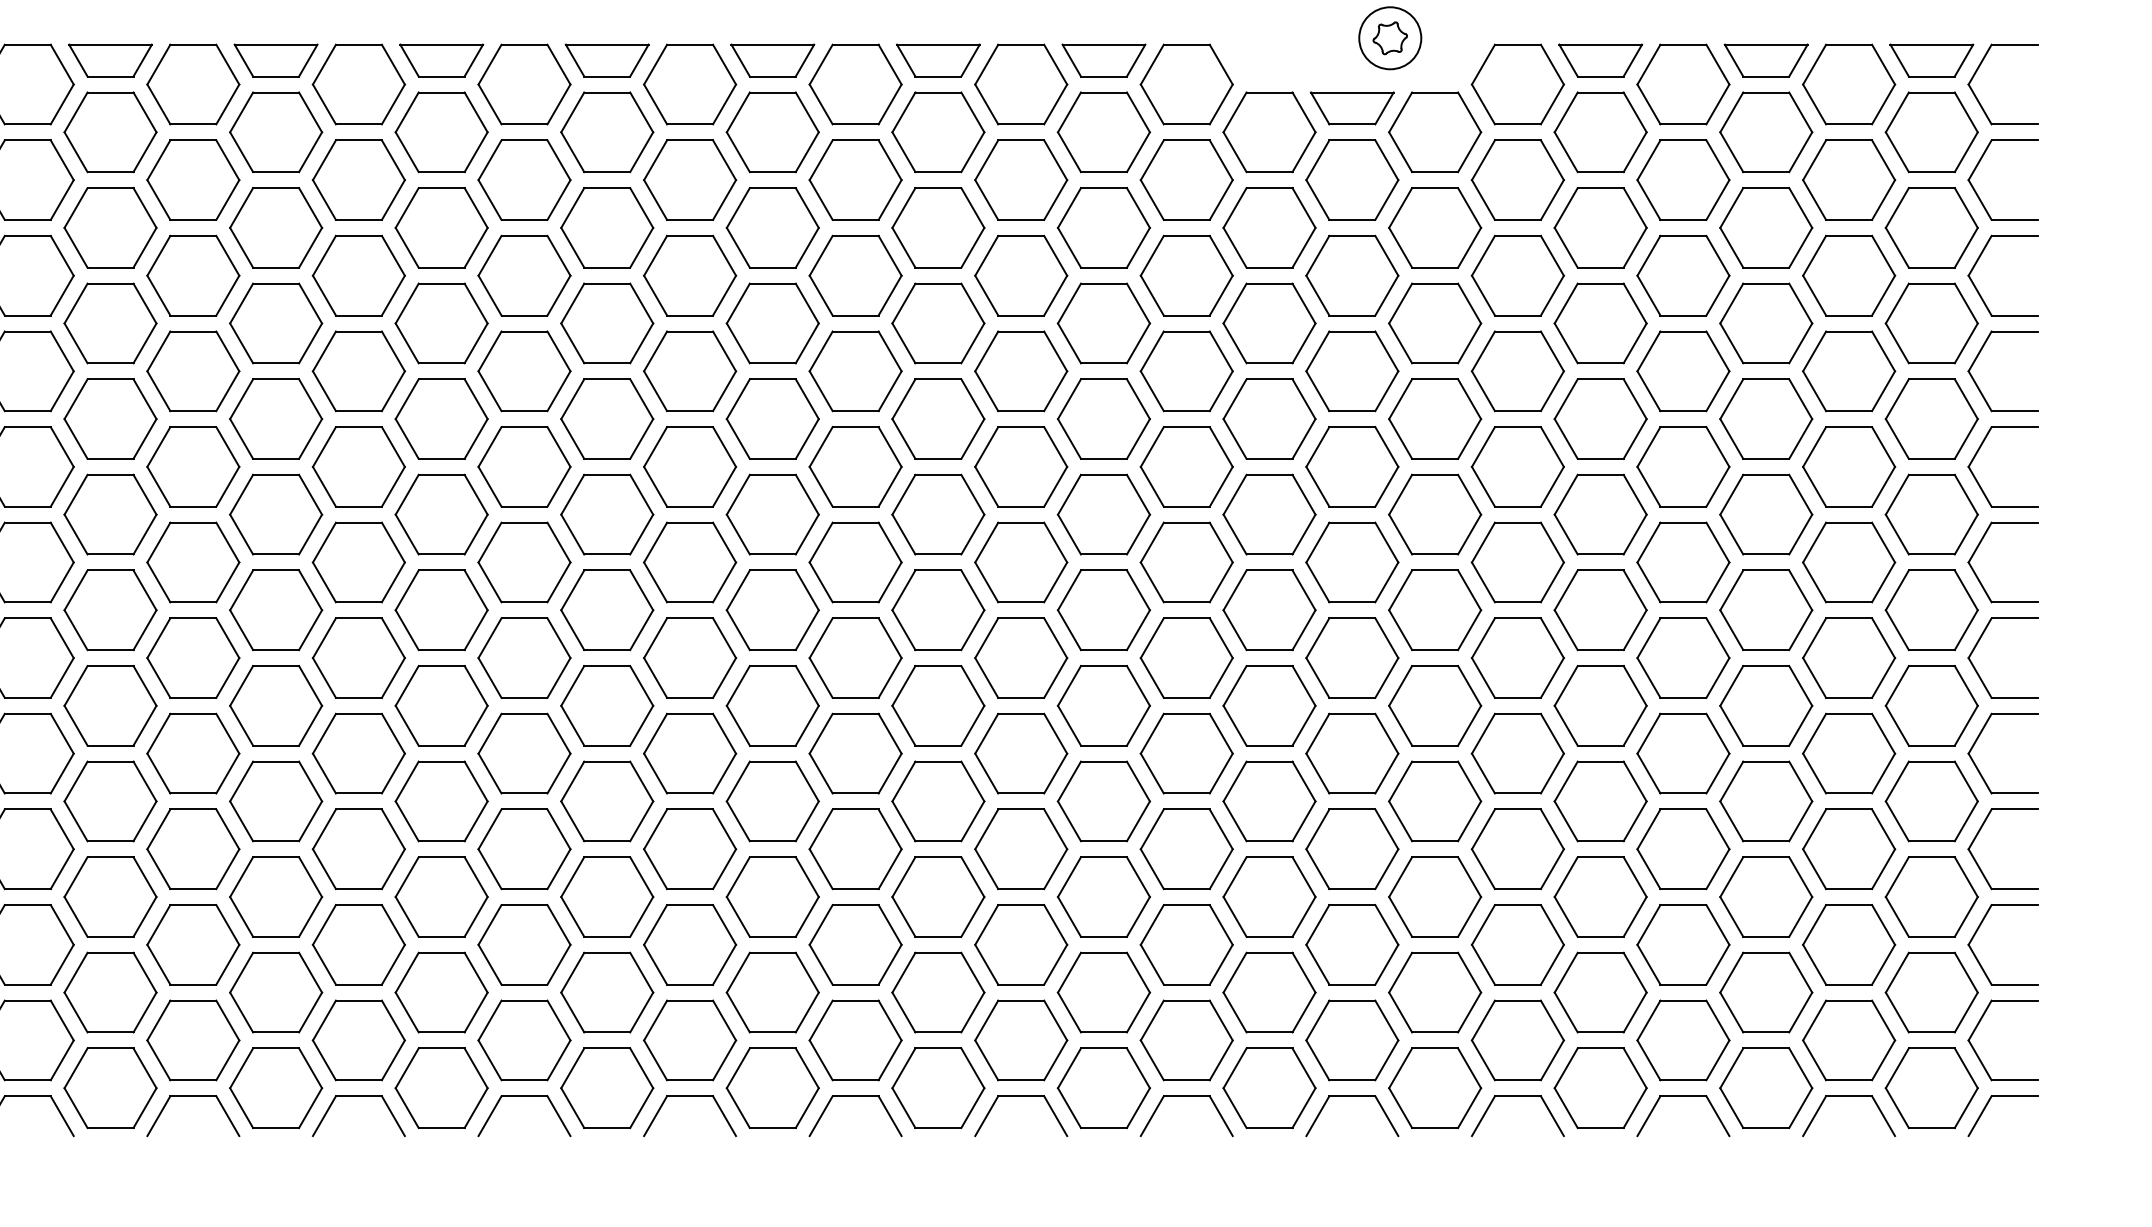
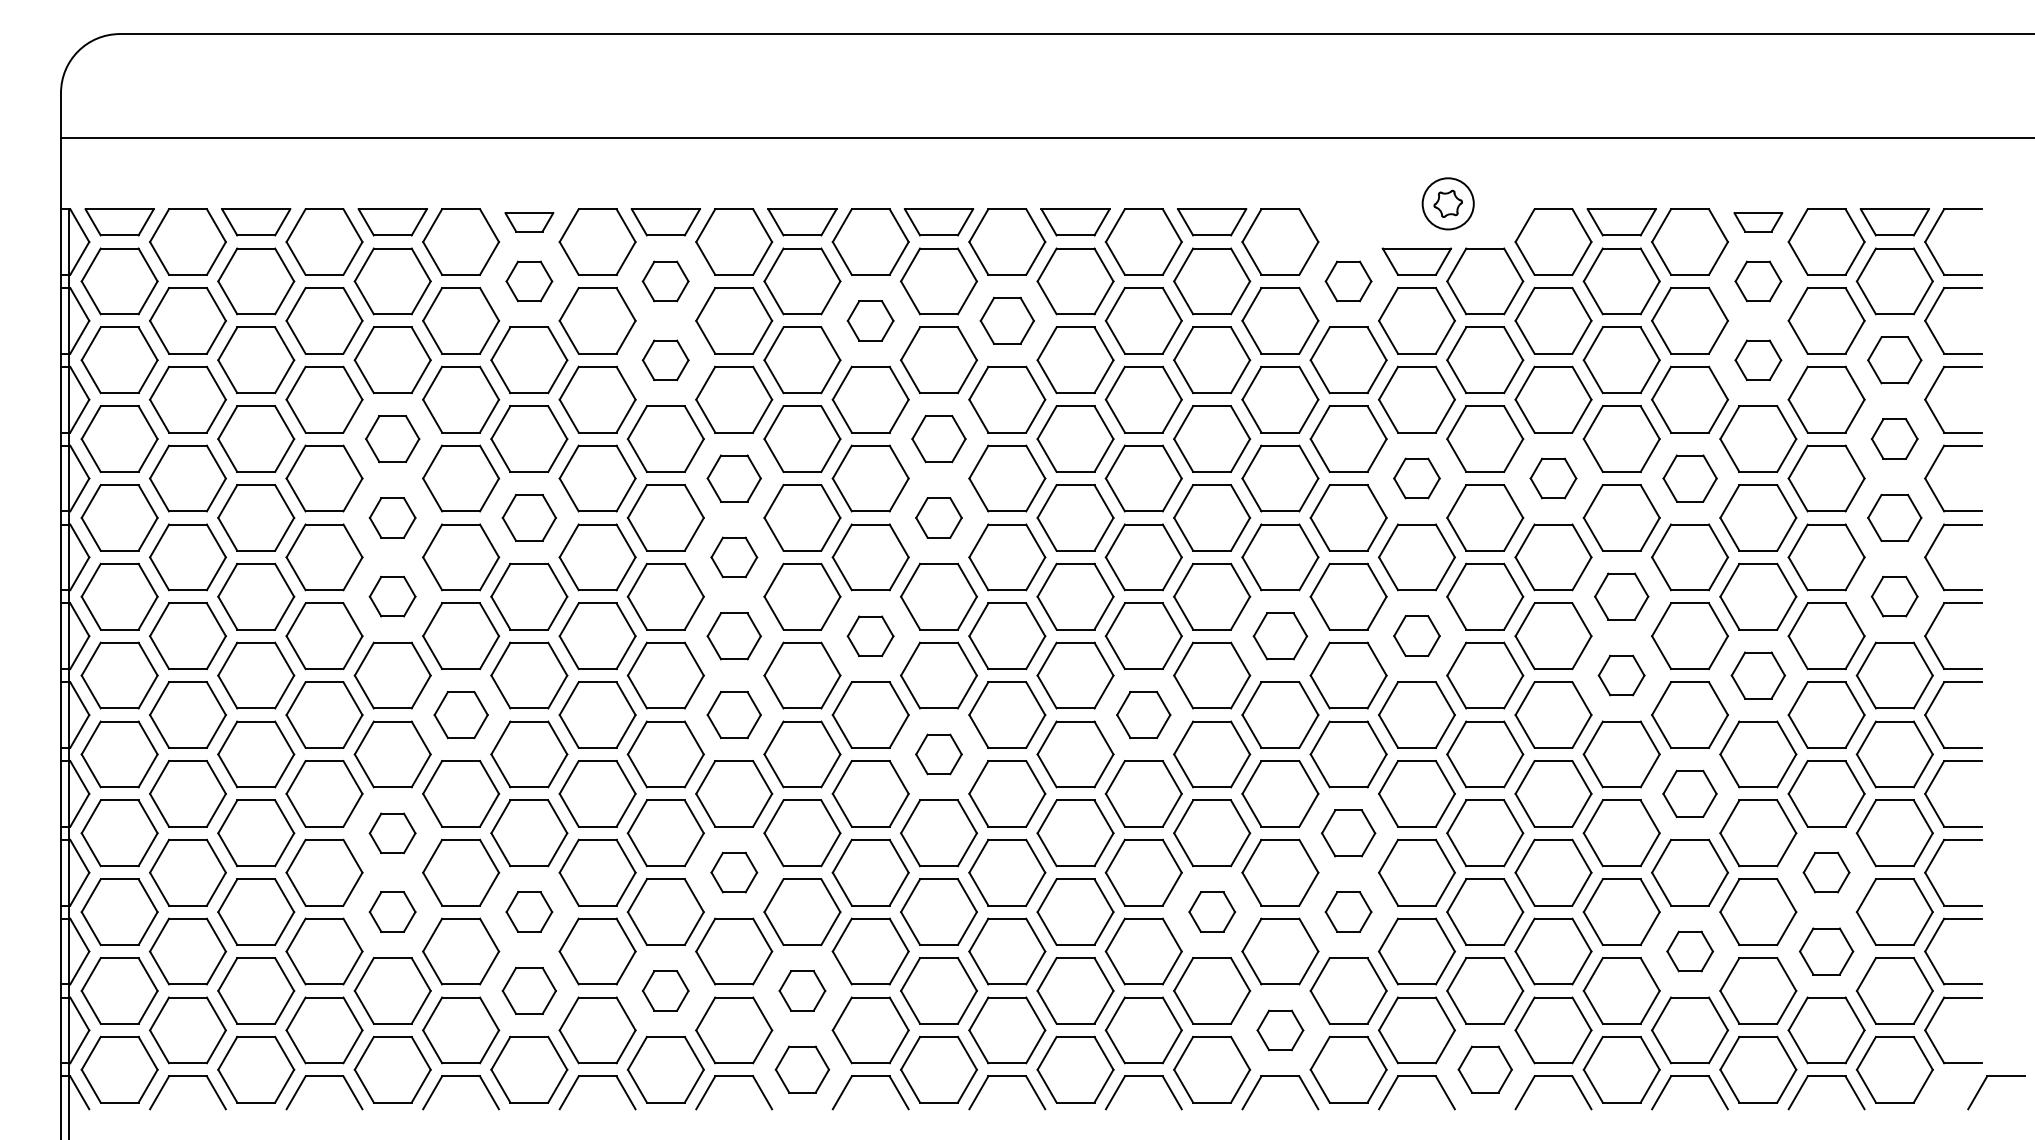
part: (276, 60) -> (529, 222), size x0.7
part: (1766, 60) -> (1758, 222), size x0.7
part: (276, 132) -> (529, 281), size x0.6
part: (441, 132) -> (665, 281), size x0.6
part: (1269, 132) -> (1348, 281), size x0.6
part: (1766, 132) -> (1758, 281), size x0.6
part: (689, 179) -> (870, 320), size x0.6
part: (855, 179) -> (1007, 320), size x0.7
part: (441, 228) -> (665, 360), size x0.6
part: (1766, 228) -> (1758, 360), size x0.6
part: (1931, 228) -> (1894, 360), size x0.7
part: (110, 322) -> (392, 438), size x0.7
part: (772, 322) -> (938, 438), size x0.7
part: (1931, 322) -> (1894, 438), size x0.6
part: (524, 371) -> (734, 478), size x0.7
part: (1351, 371) -> (1416, 478), size x0.6
part: (1517, 371) -> (1553, 478), size x0.6
part: (1684, 371) -> (1690, 478), size x0.7
part: (110, 418) -> (392, 517), size x0.6
part: (276, 418) -> (529, 517), size x0.7
part: (772, 418) -> (938, 517), size x0.6
part: (1931, 418) -> (1894, 517), size x0.7
part: (524, 467) -> (734, 557), size x0.6
part: (110, 514) -> (392, 596), size x0.6
part: (1600, 514) -> (1621, 596), size x0.7
part: (1931, 514) -> (1894, 596), size x0.6
part: (1351, 561) -> (1416, 635), size x0.6
part: (524, 562) -> (734, 636), size x0.7
part: (689, 562) -> (870, 636), size x0.6
part: (1186, 562) -> (1280, 636), size x0.7
part: (1600, 610) -> (1621, 675), size x0.6
part: (1766, 610) -> (1758, 675), size x0.7
part: (193, 657) -> (461, 714), size x0.7
part: (524, 657) -> (734, 714), size x0.7
part: (1020, 657) -> (1143, 714), size x0.7
part: (772, 705) -> (938, 754), size x0.6
part: (1682, 753) -> (1689, 793), size x0.7
part: (110, 801) -> (392, 833), size x0.6
part: (1269, 801) -> (1348, 833), size x0.7
part: (524, 848) -> (734, 872), size x0.6
part: (1848, 848) -> (1826, 872), size x0.6
part: (110, 896) -> (392, 911), size x0.6
part: (276, 896) -> (529, 911), size x0.6
part: (1104, 896) -> (1212, 911), size x0.6
part: (1269, 896) -> (1348, 911), size x0.6
part: (1684, 944) -> (1690, 951), size x0.6
part: (1848, 944) -> (1826, 951), size x0.7
part: (276, 992) -> (529, 990), size x0.7
part: (441, 992) -> (665, 990), size x0.6
part: (607, 992) -> (802, 990), size x0.6
part: (1186, 1040) -> (1280, 1030), size x0.6
part: (607, 1087) -> (802, 1069), size x0.7
part: (1435, 1087) -> (1485, 1069), size x0.7
part: (1988, 1104) -> (1984, 1083), moved

